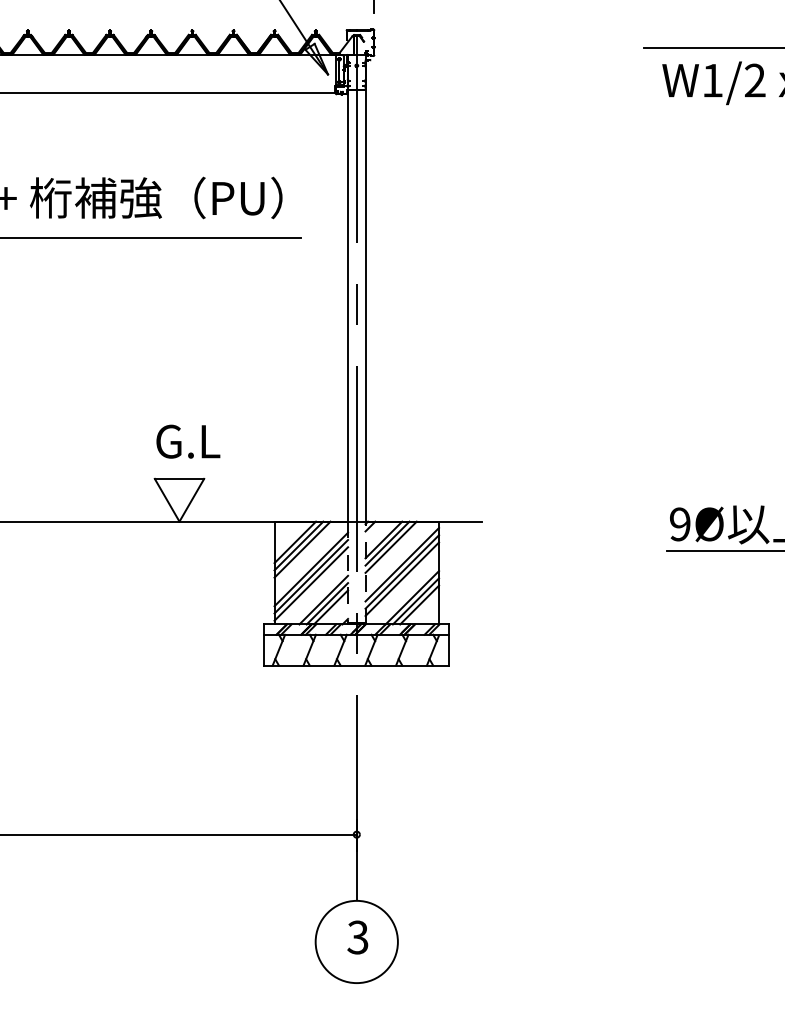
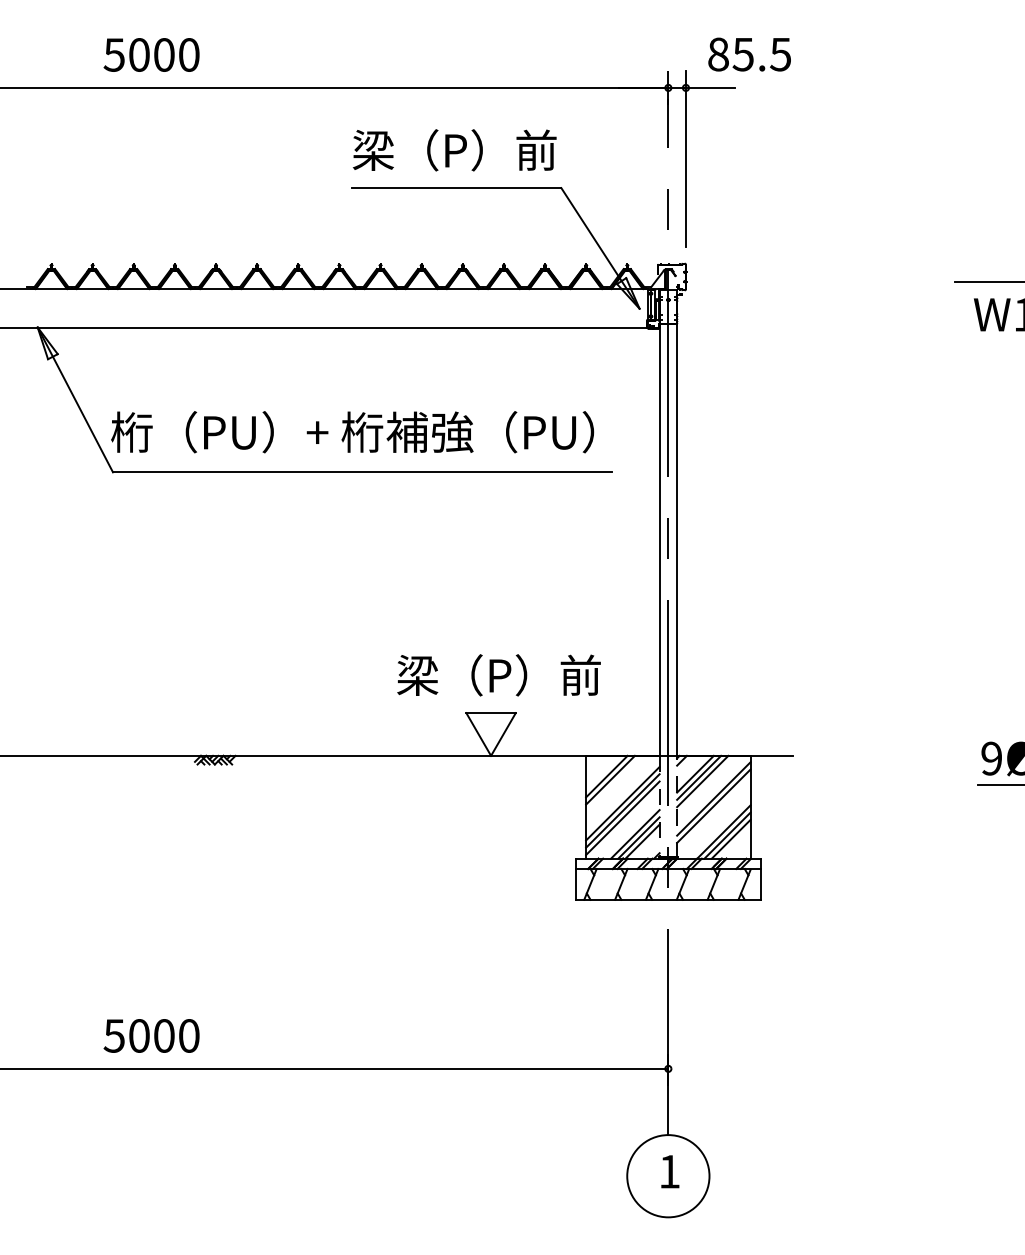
text: (186, 441) -> (498, 675), G.L -> 梁（P）前
line: (302, 549) -> (614, 783), removed
line: (401, 579) -> (713, 813), removed
text: (356, 937) -> (668, 1171), 3 -> 1

